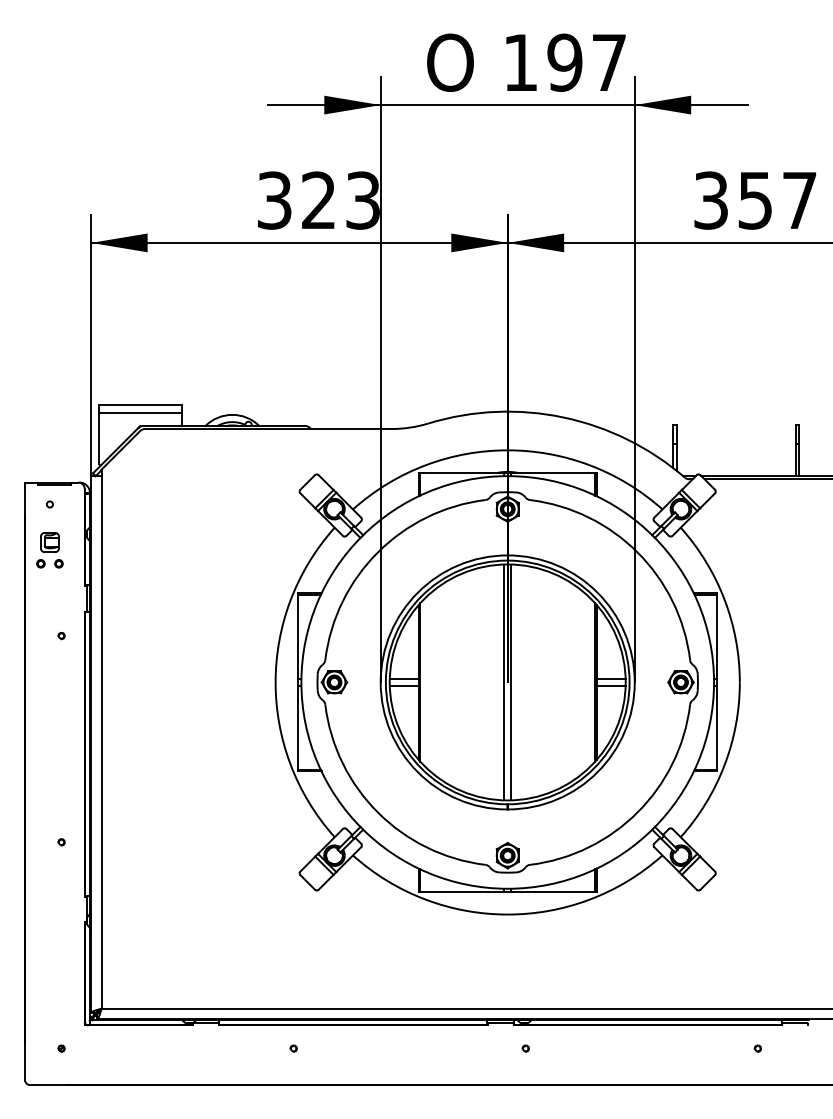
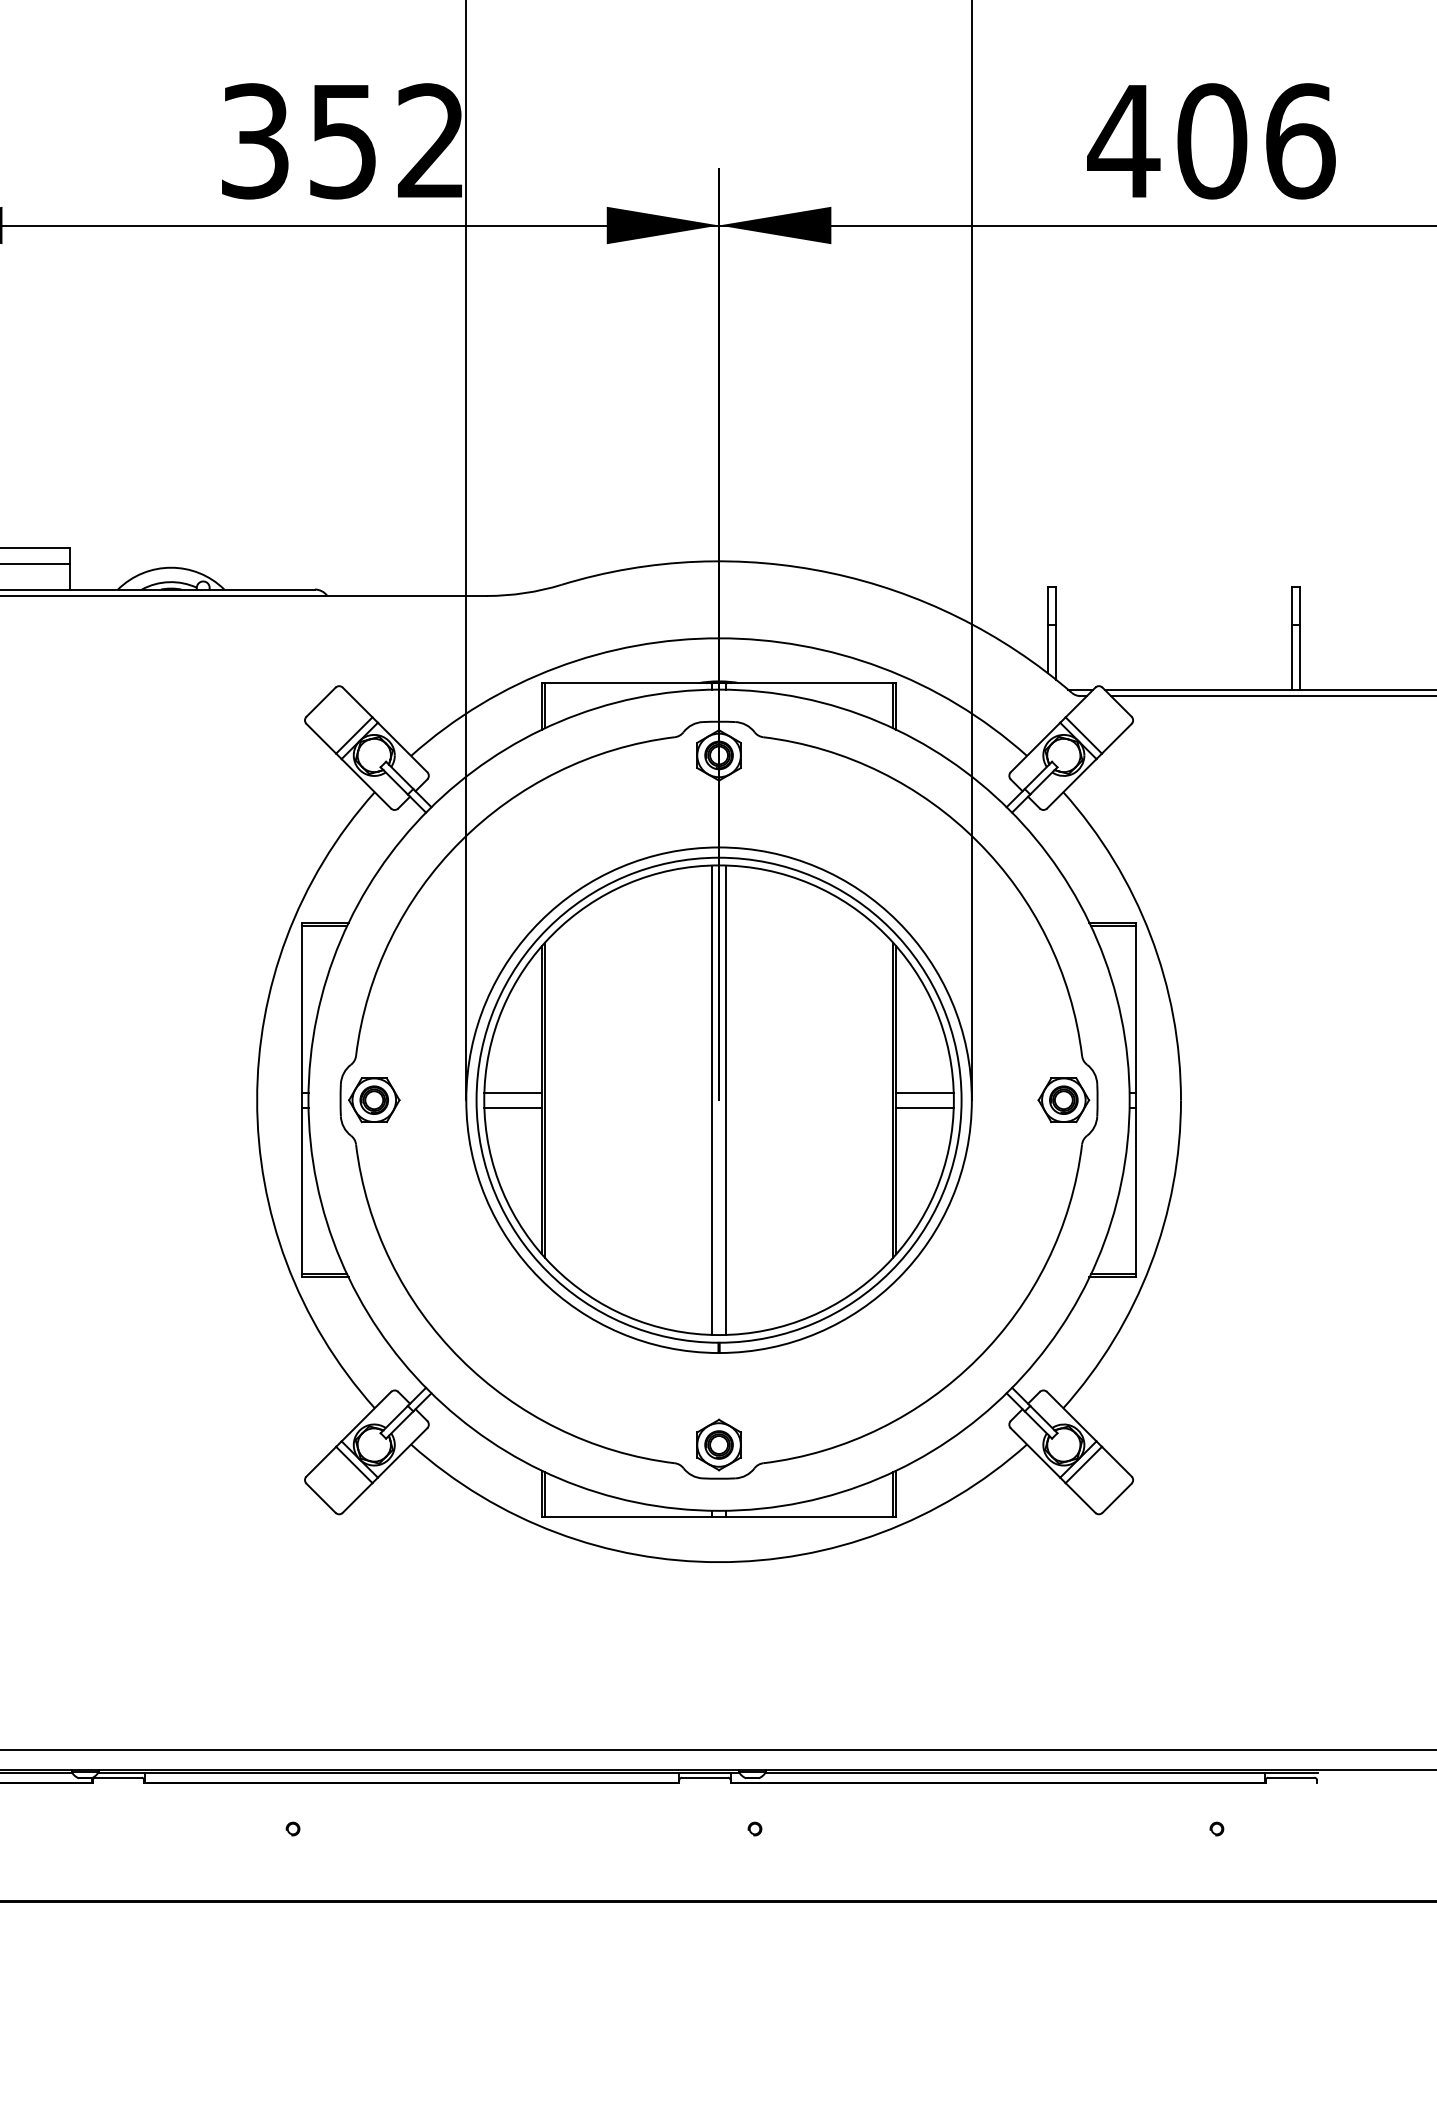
text: (340, 200) -> (386, 141), 323 -> 352
text: (754, 200) -> (1210, 141), 357 -> 406

